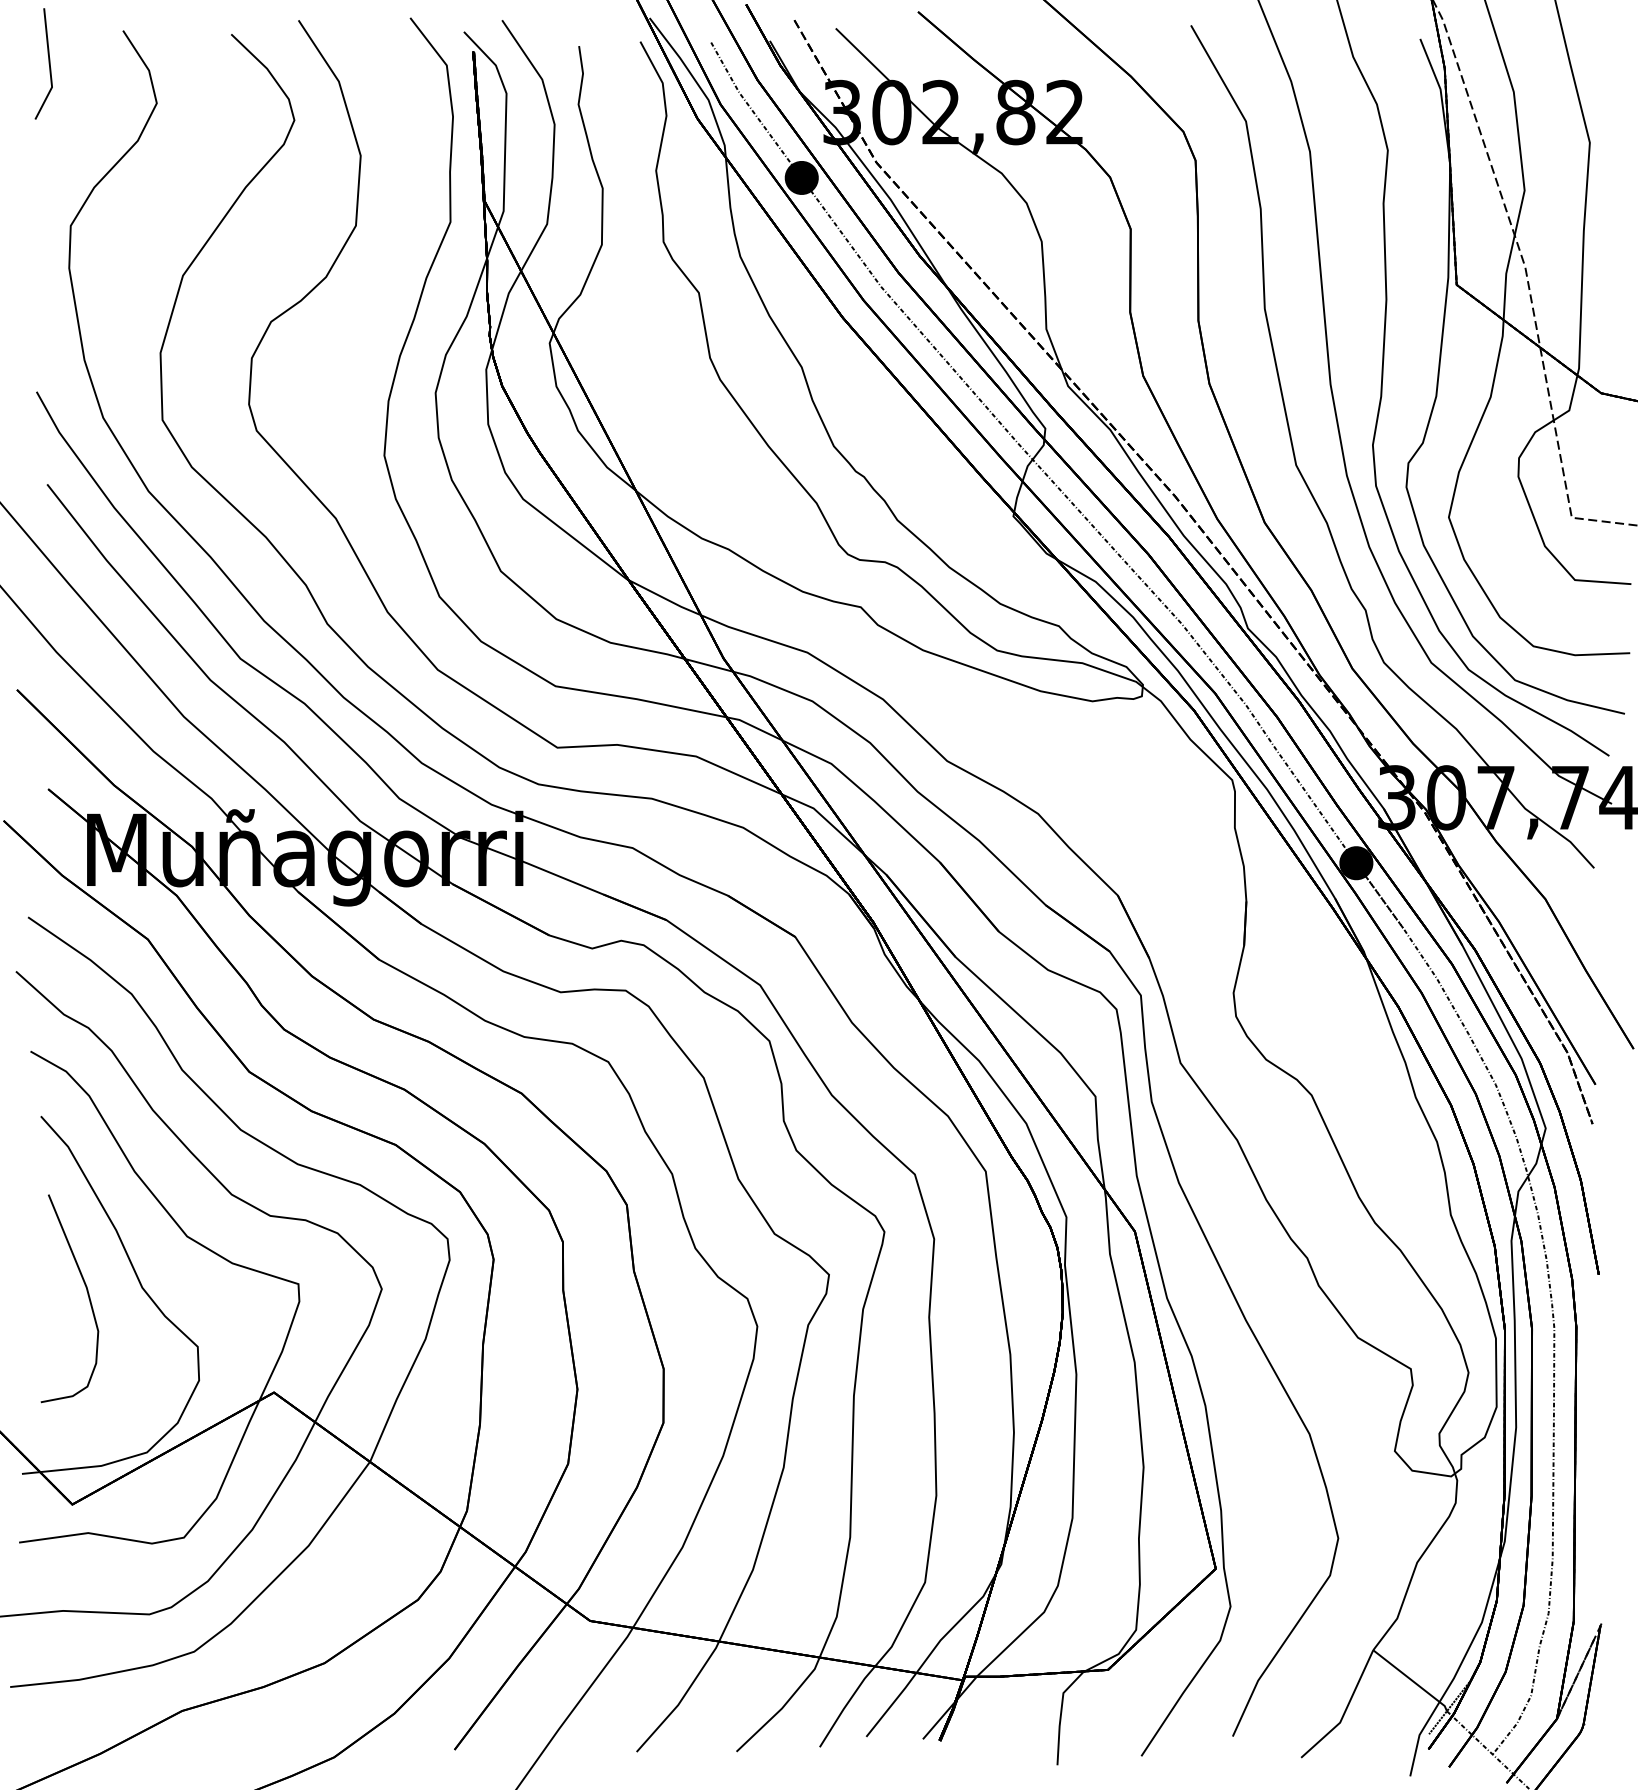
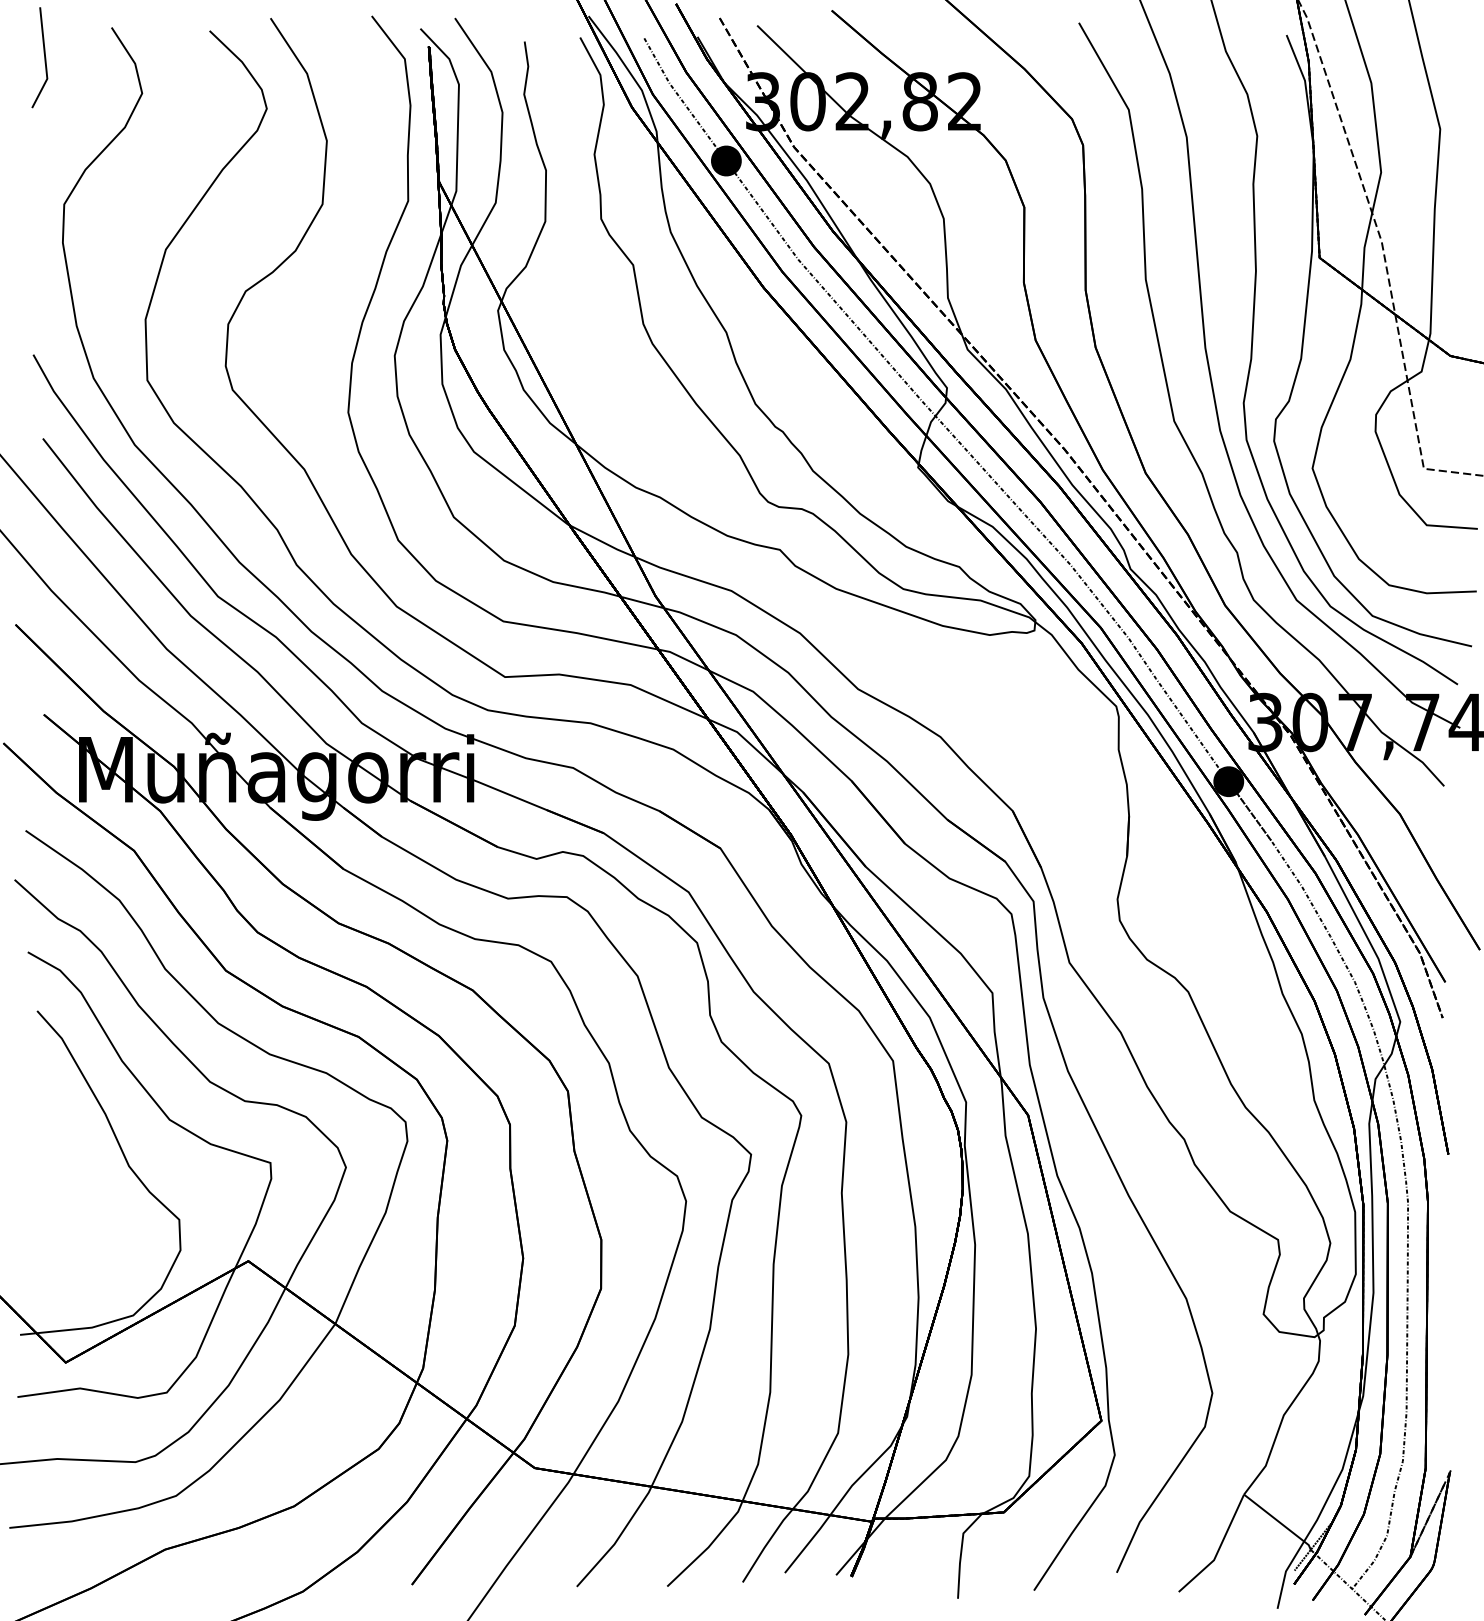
curve: (87, 1295) -> (79, 1173), removed

